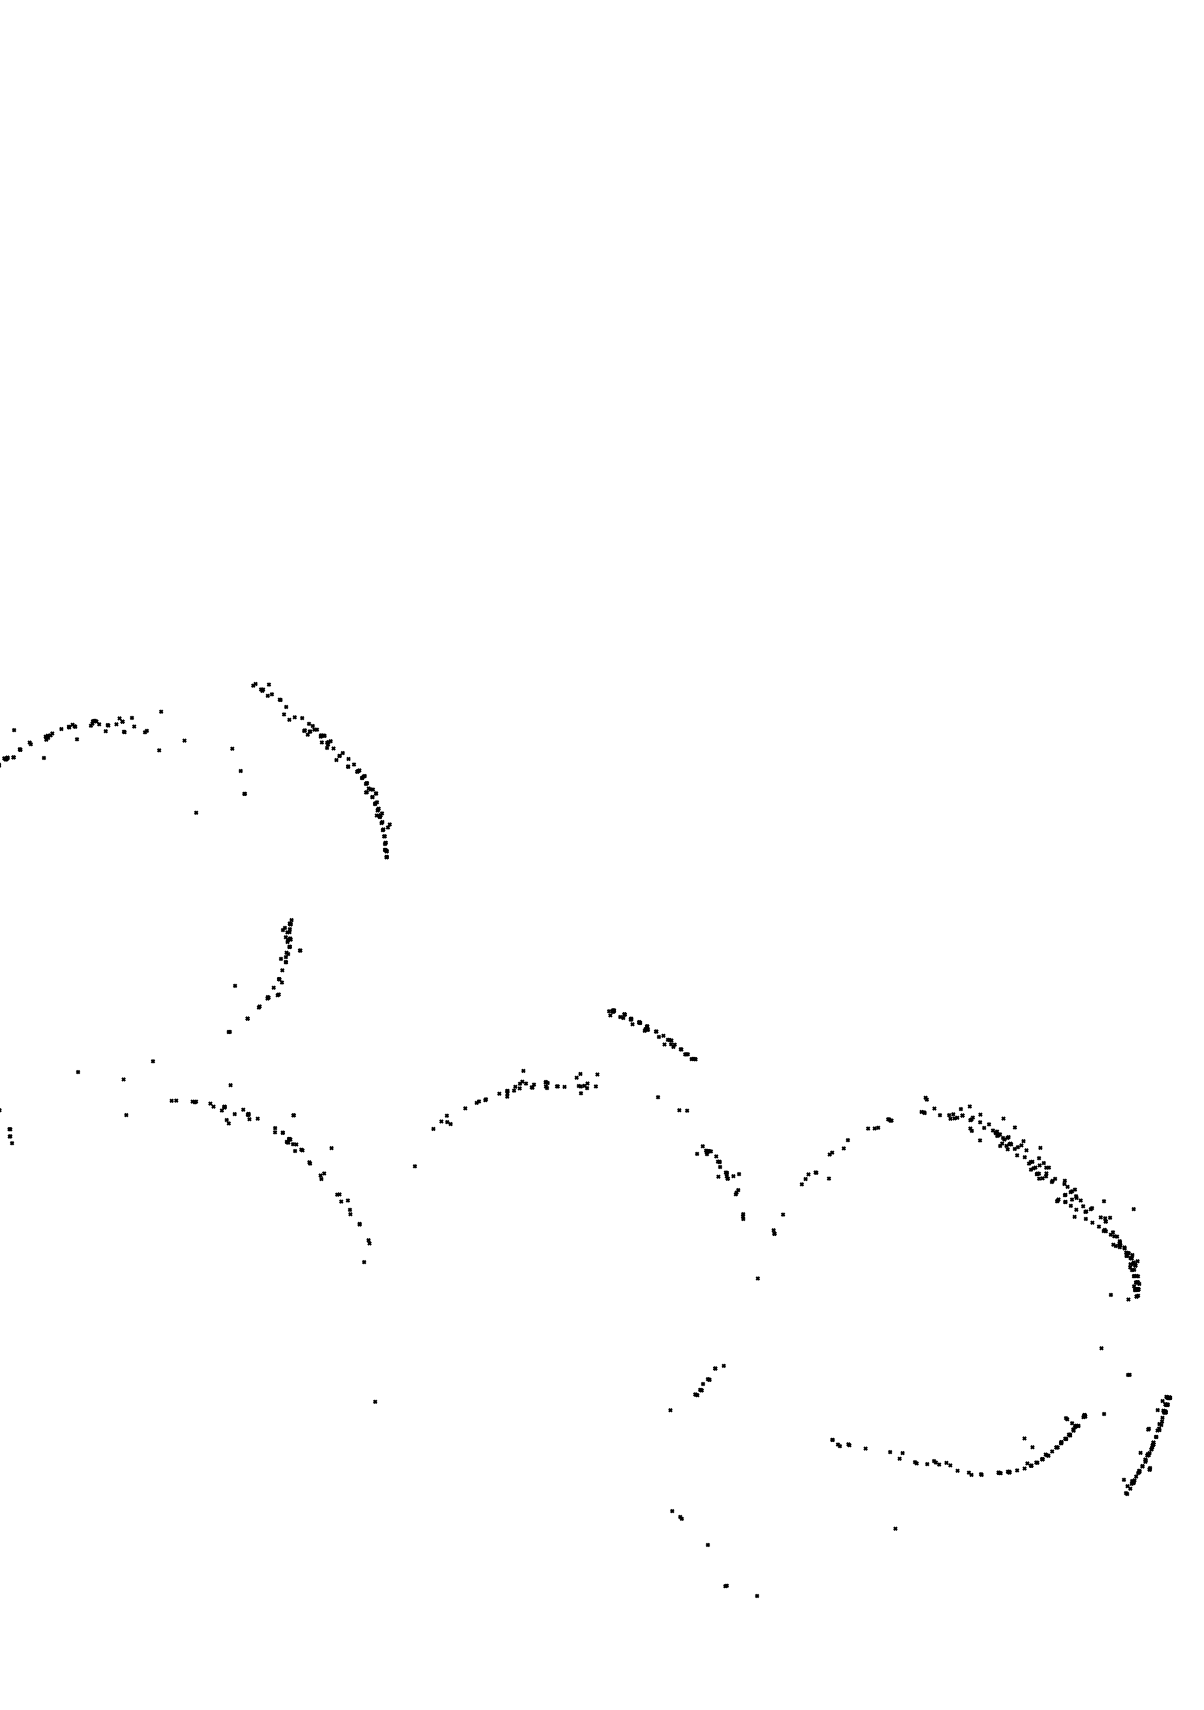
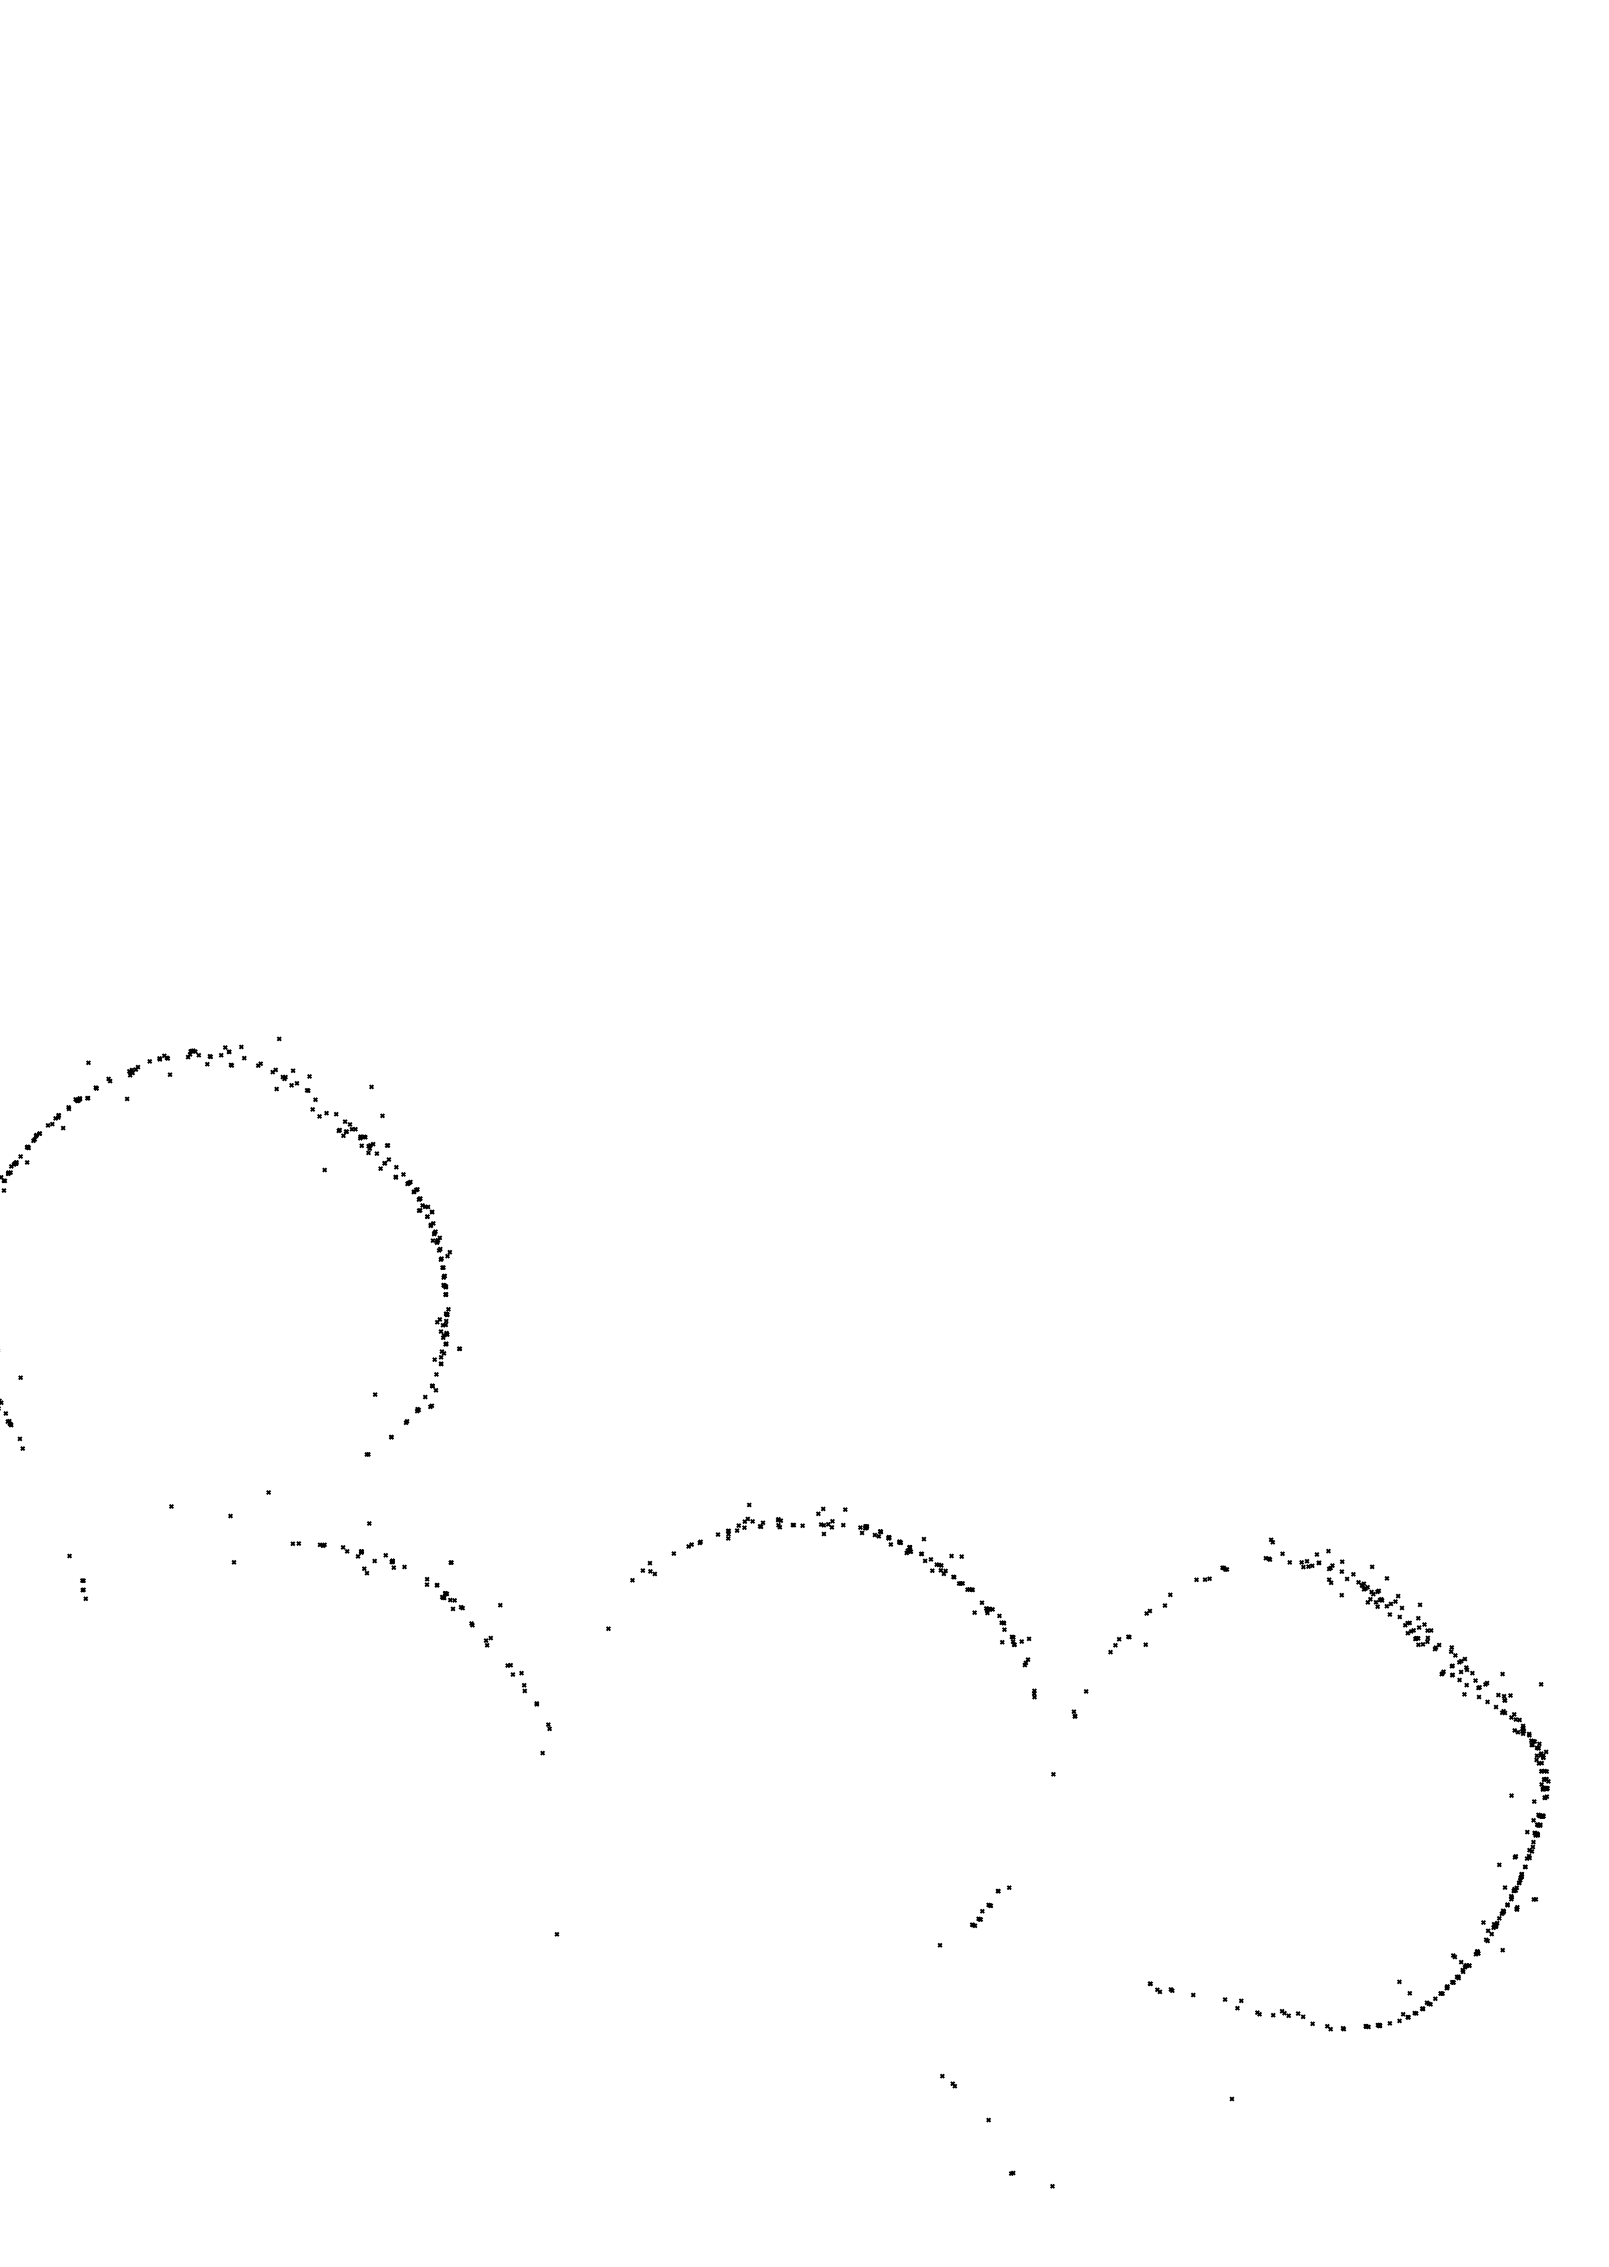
part: (334, 761) -> (378, 1170), moved
part: (652, 1035) -> (916, 1558), moved
part: (1147, 1445) -> (1513, 1877), moved

